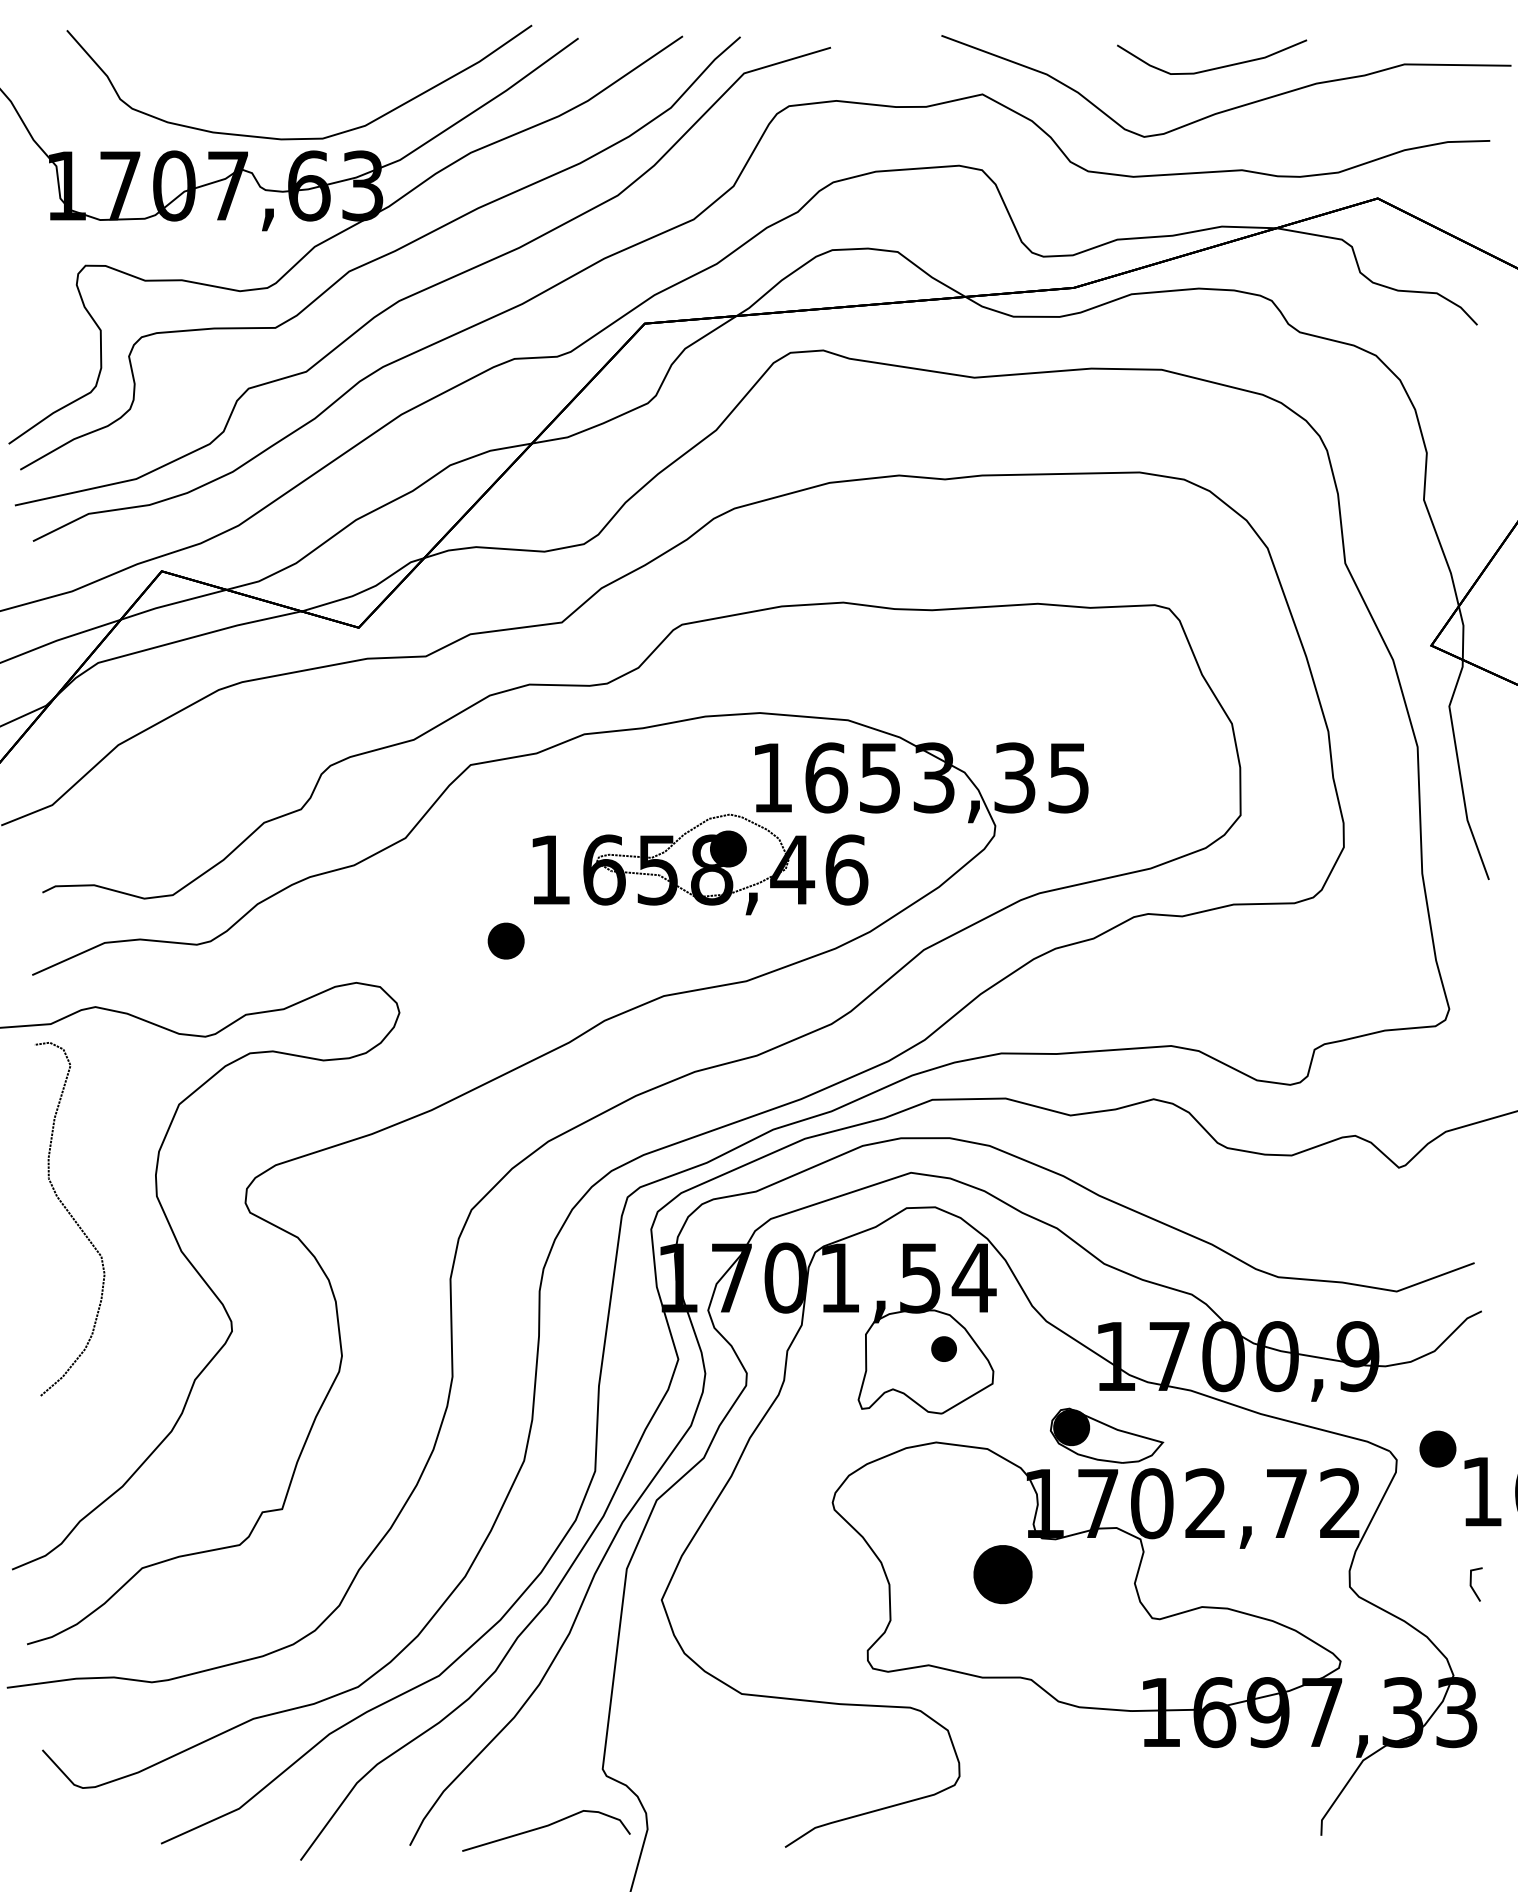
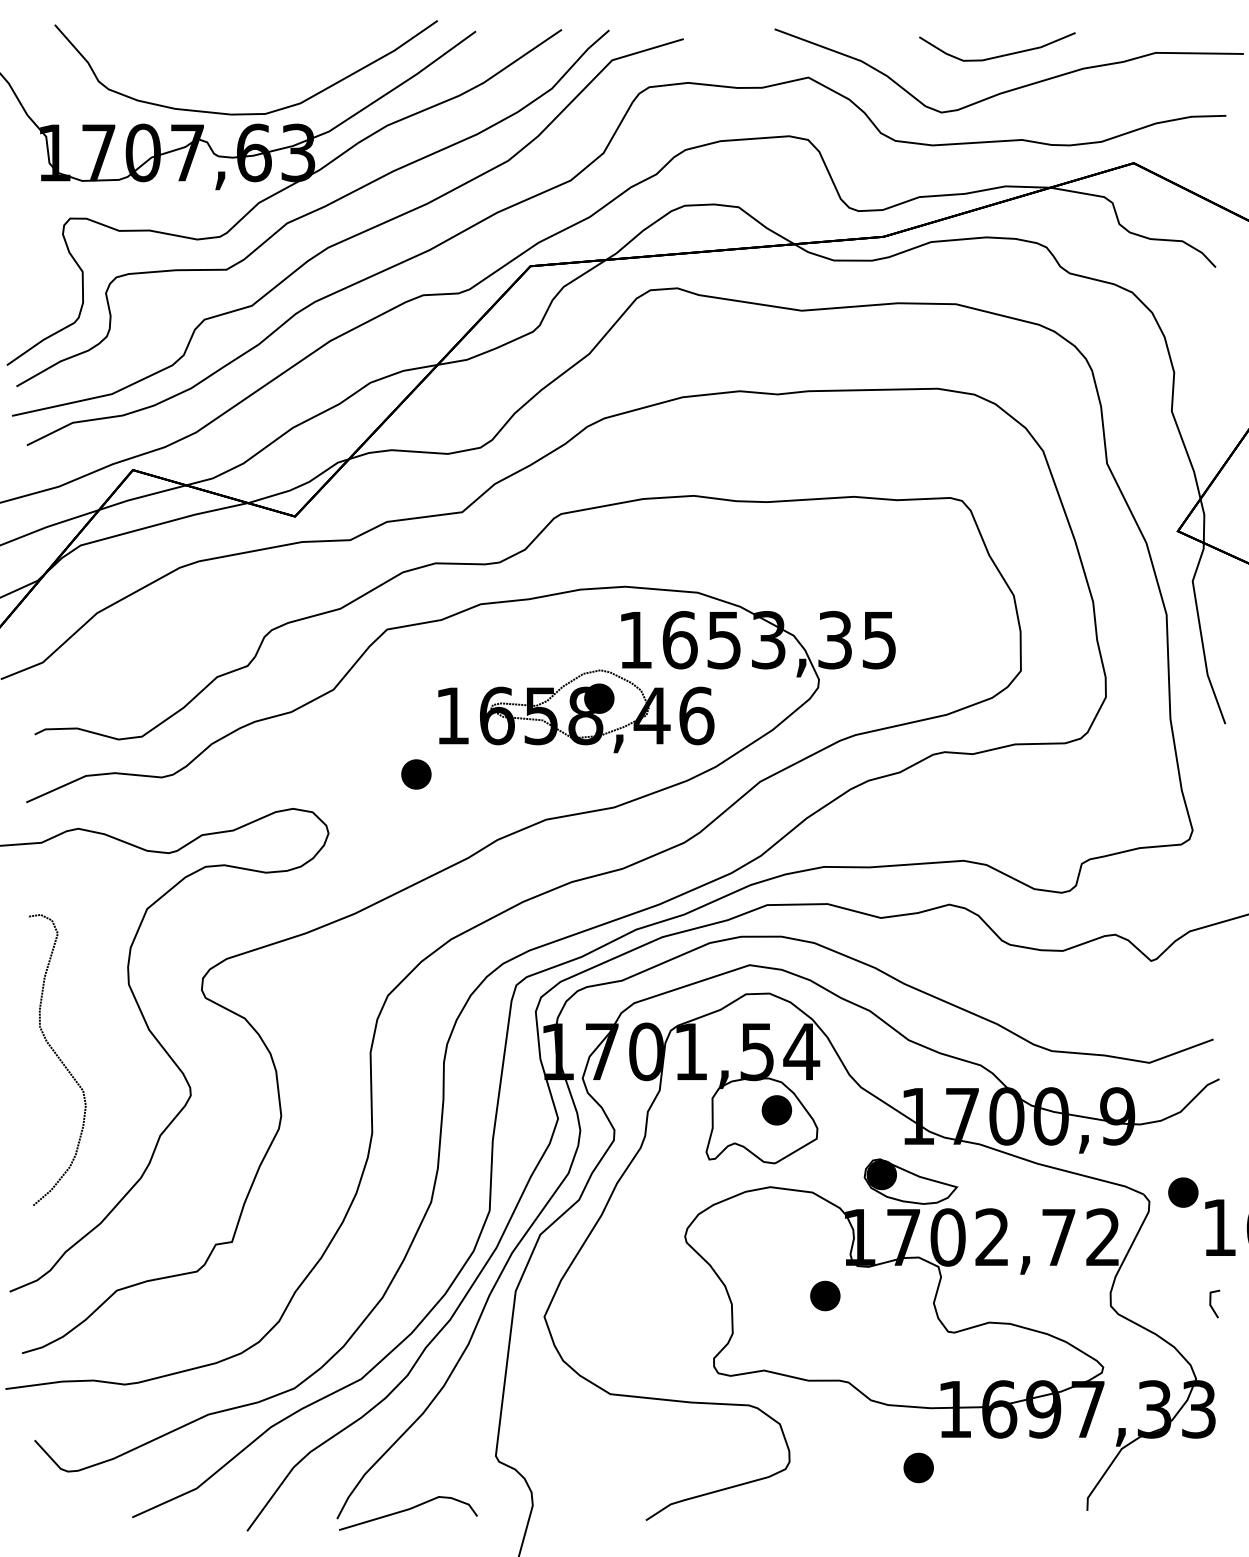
curve: (72, 1219) -> (59, 1060), moved
part: (943, 1348) -> (776, 1109), size x1.43
part: (1002, 1574) -> (824, 1295), size x0.62
part: (1116, 1783) -> (918, 1467), added
curve: (545, 1827) -> (407, 1510), moved

